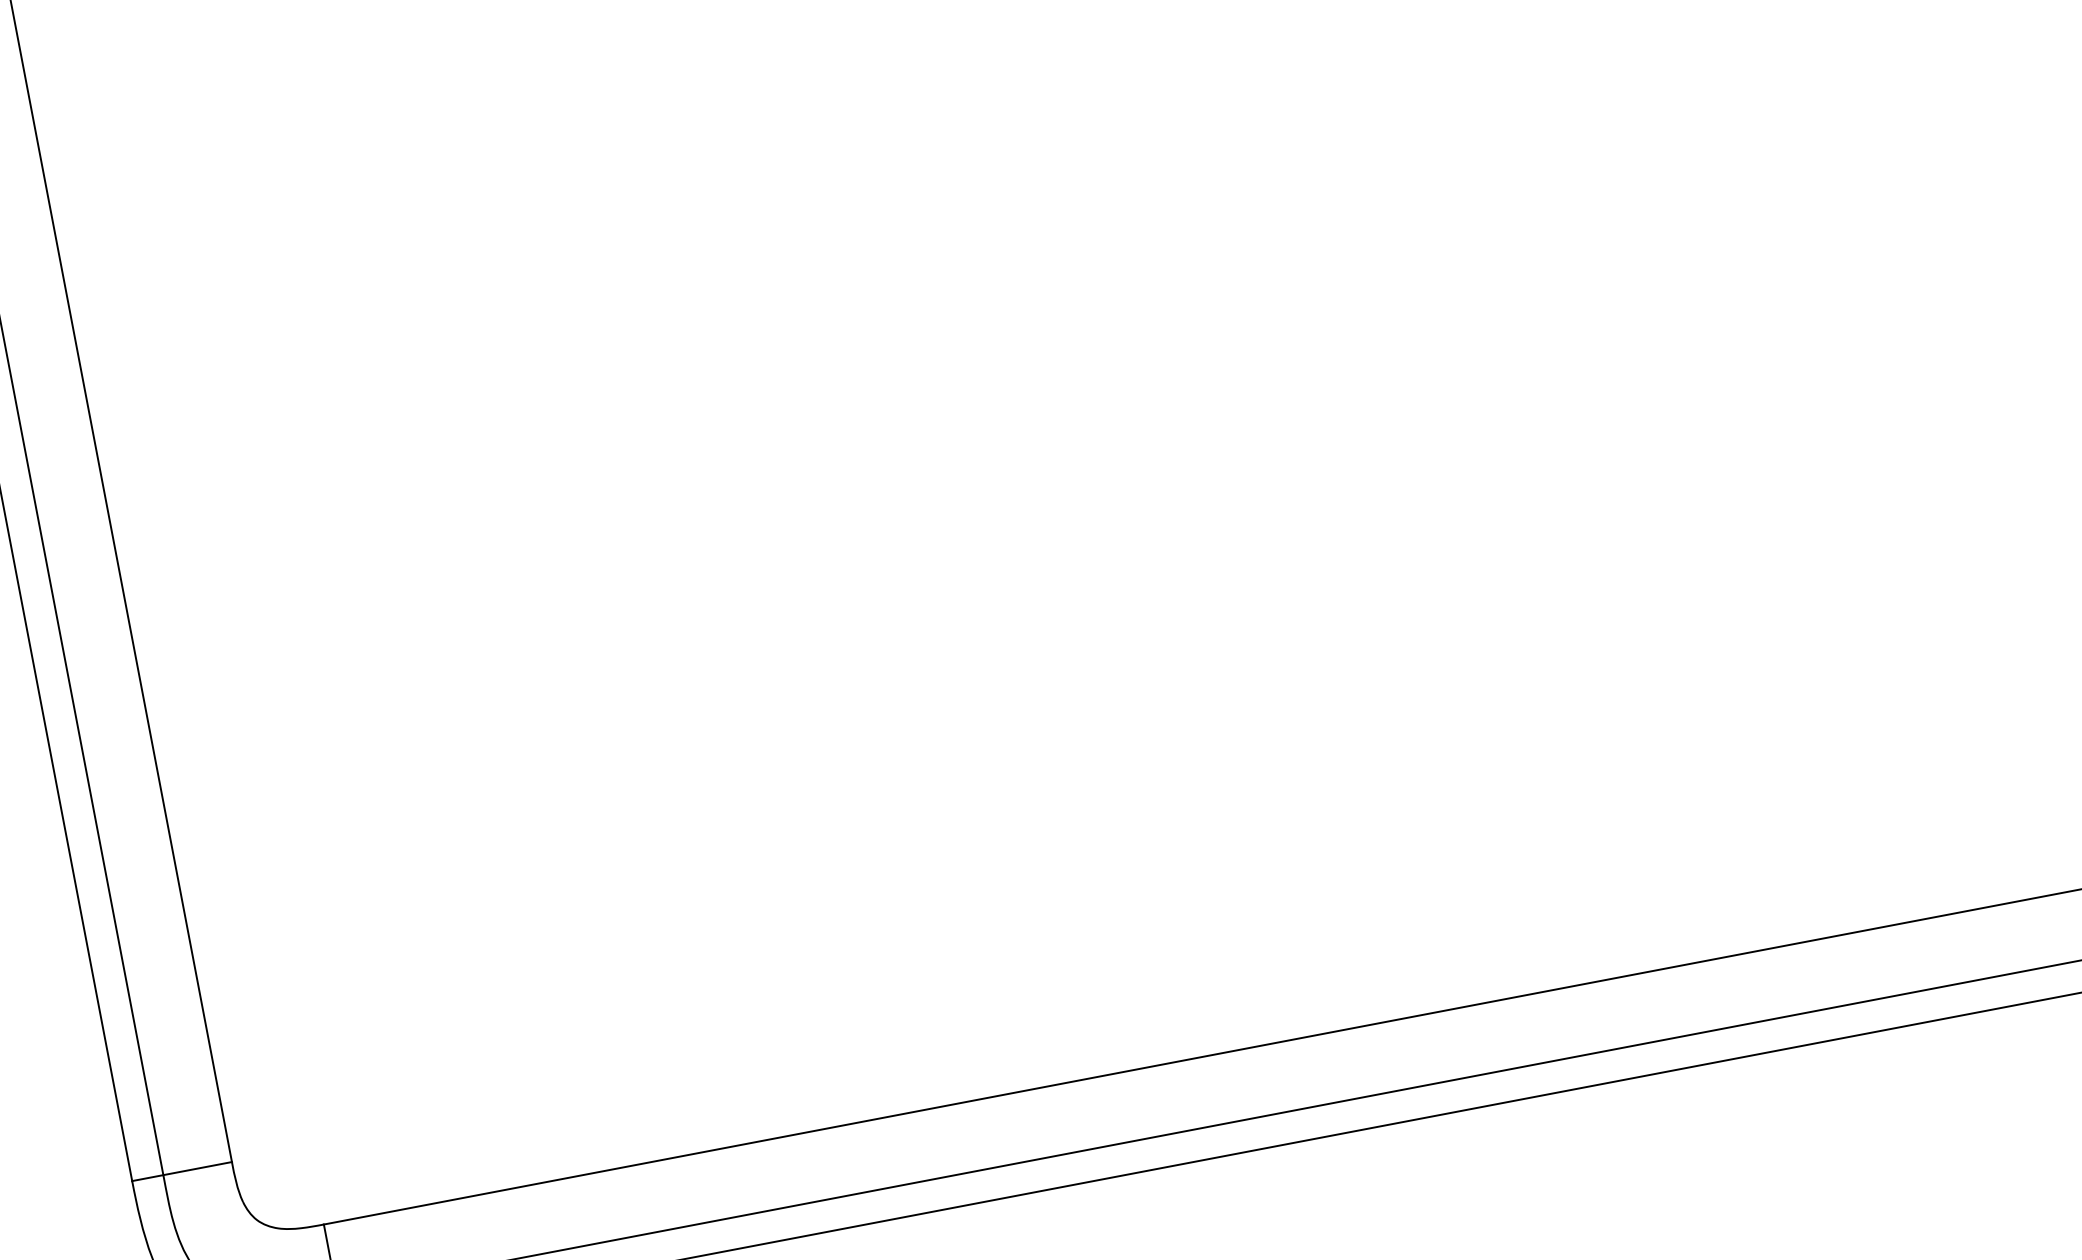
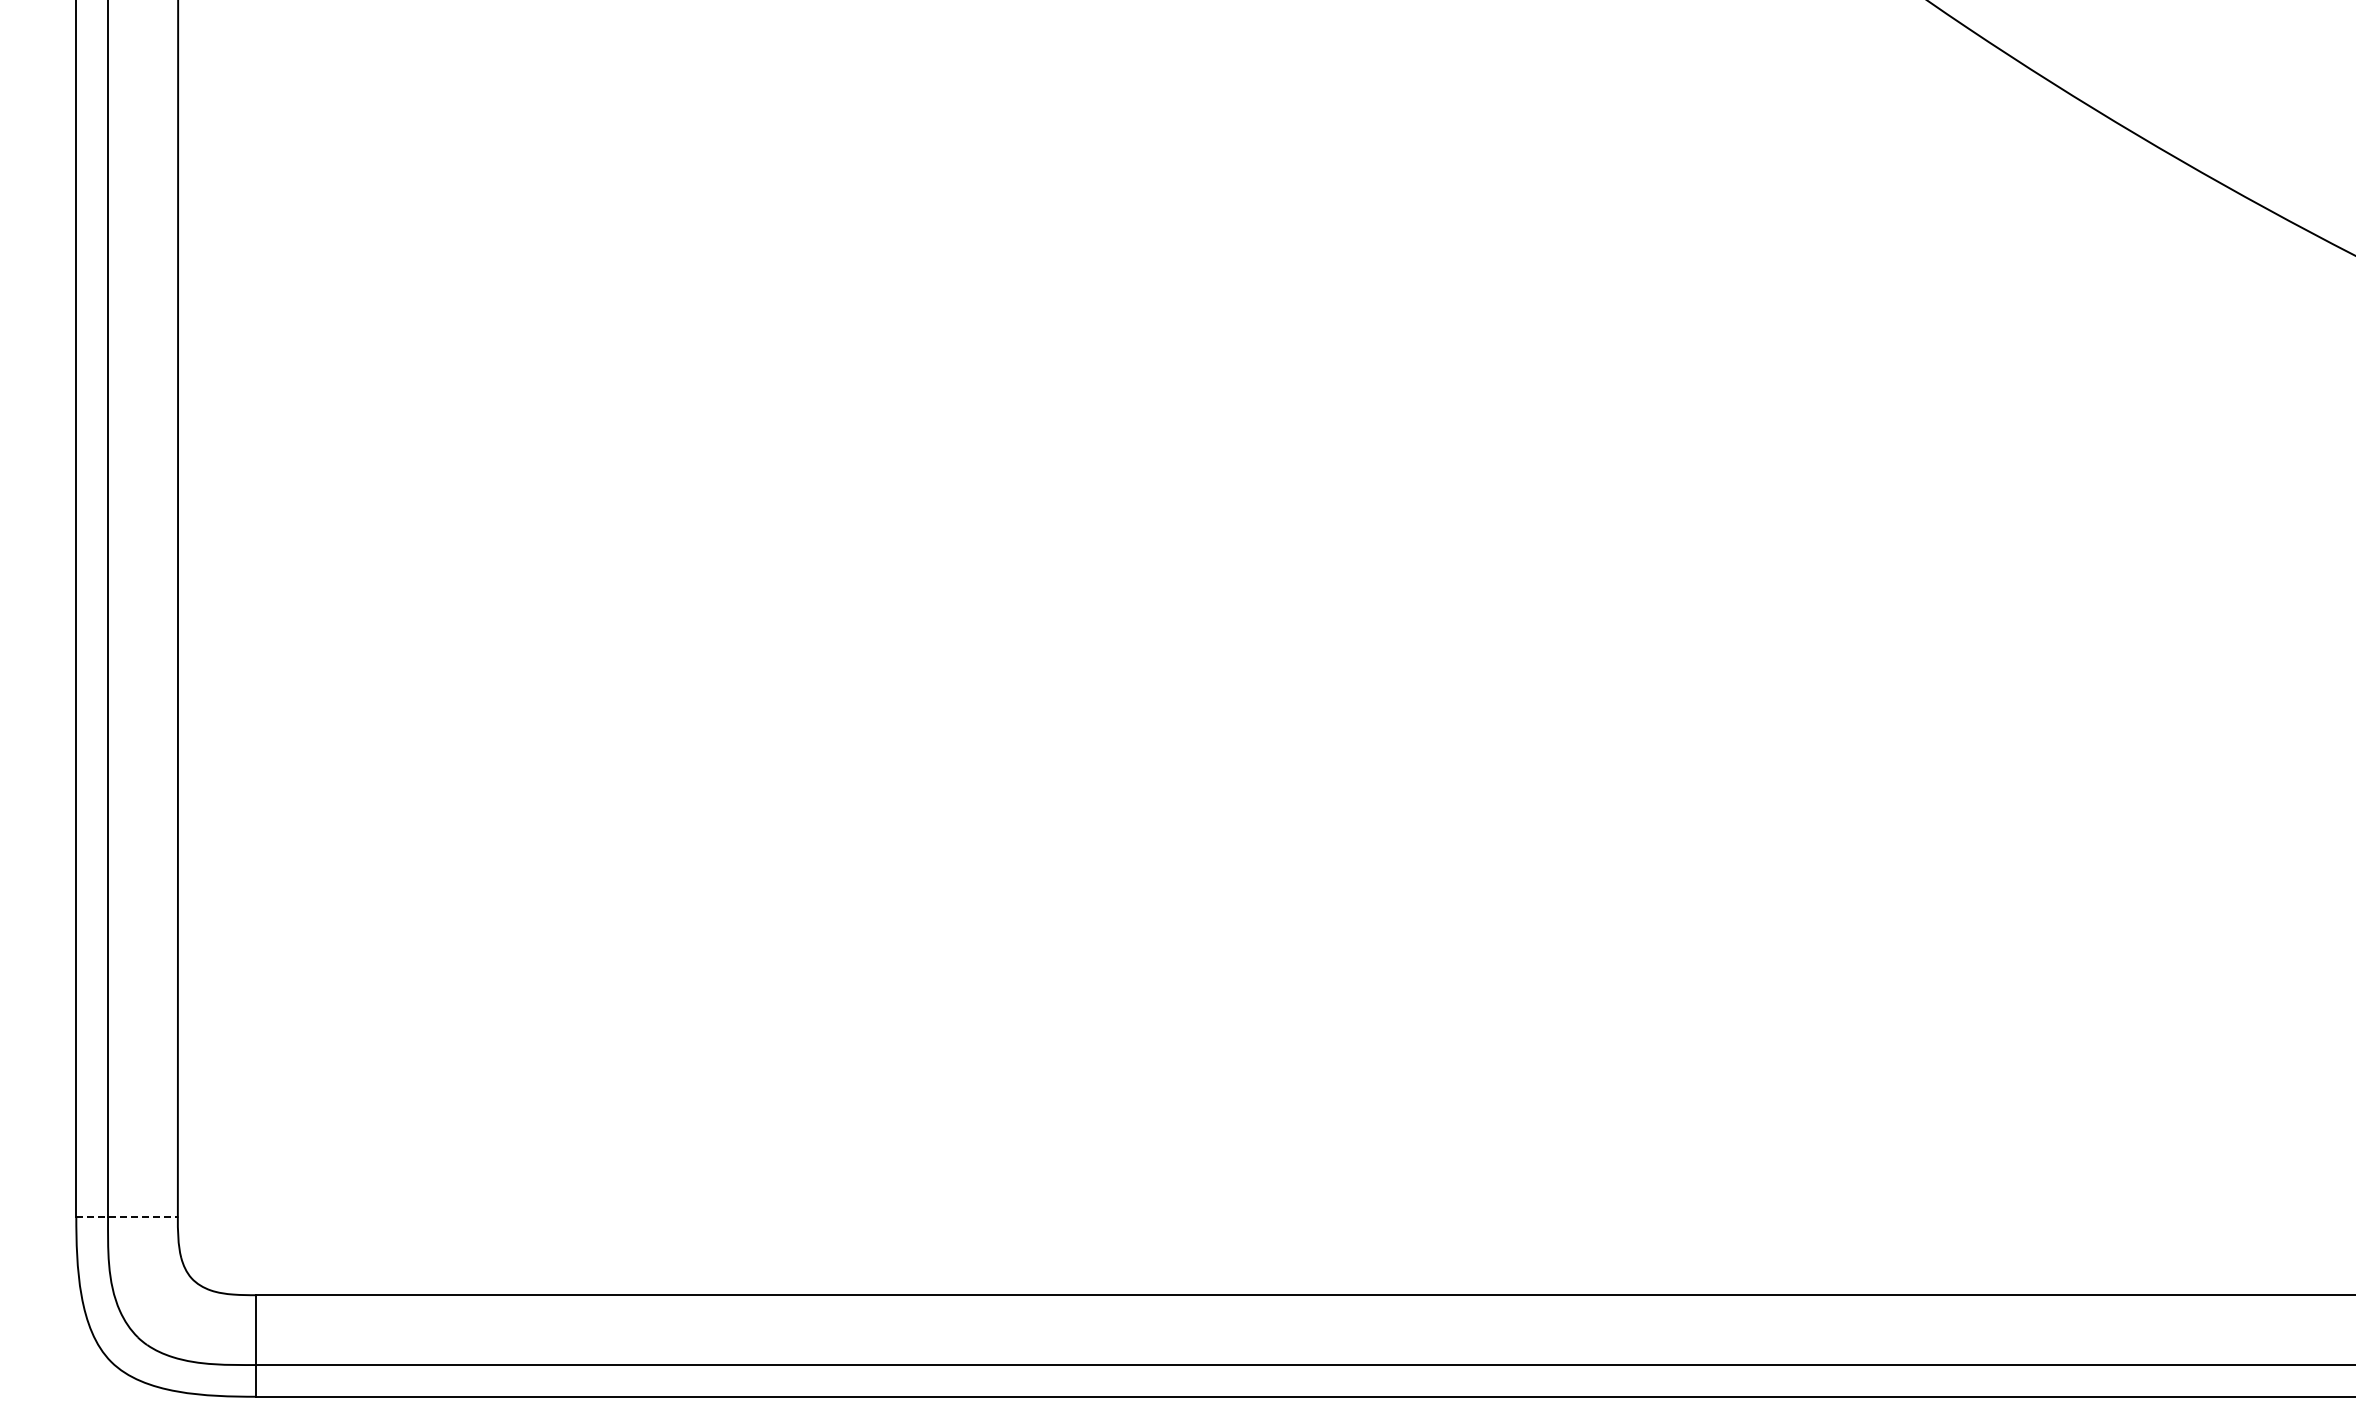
line: (182, 1171) -> (127, 1216), solid -> dashed

